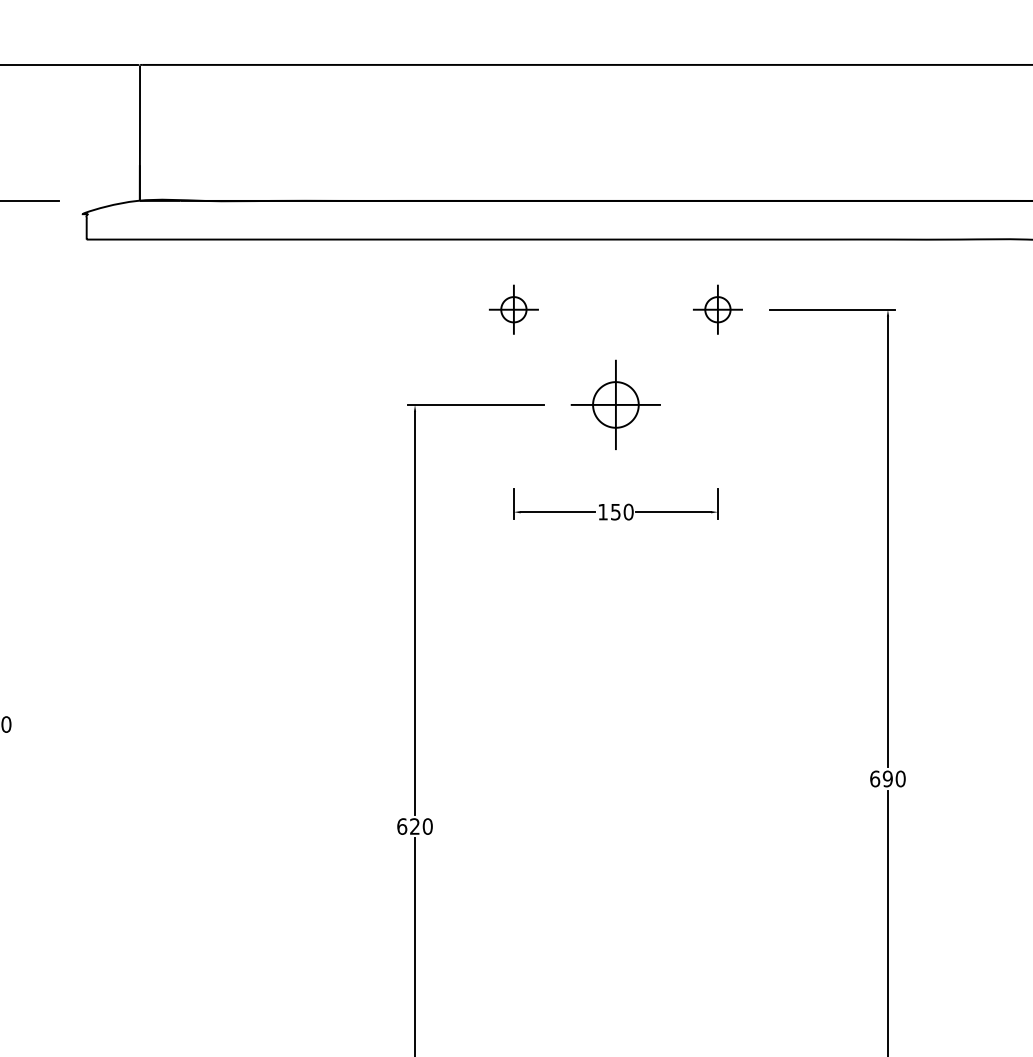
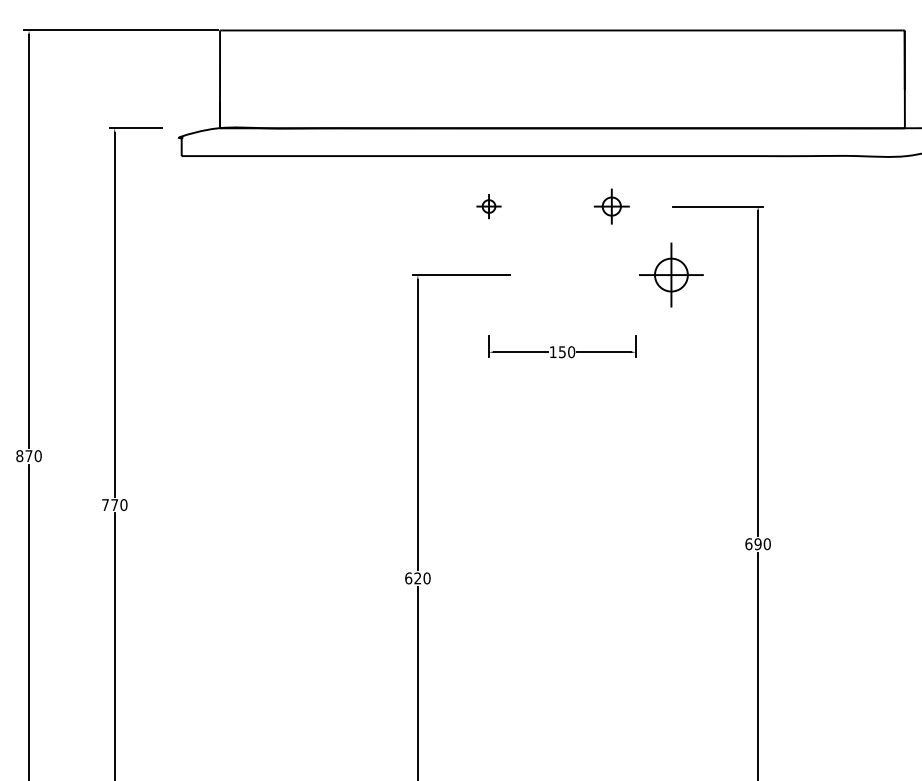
part: (513, 309) -> (488, 206), size x0.7
part: (717, 309) -> (611, 206), moved
part: (616, 404) -> (671, 274), moved

